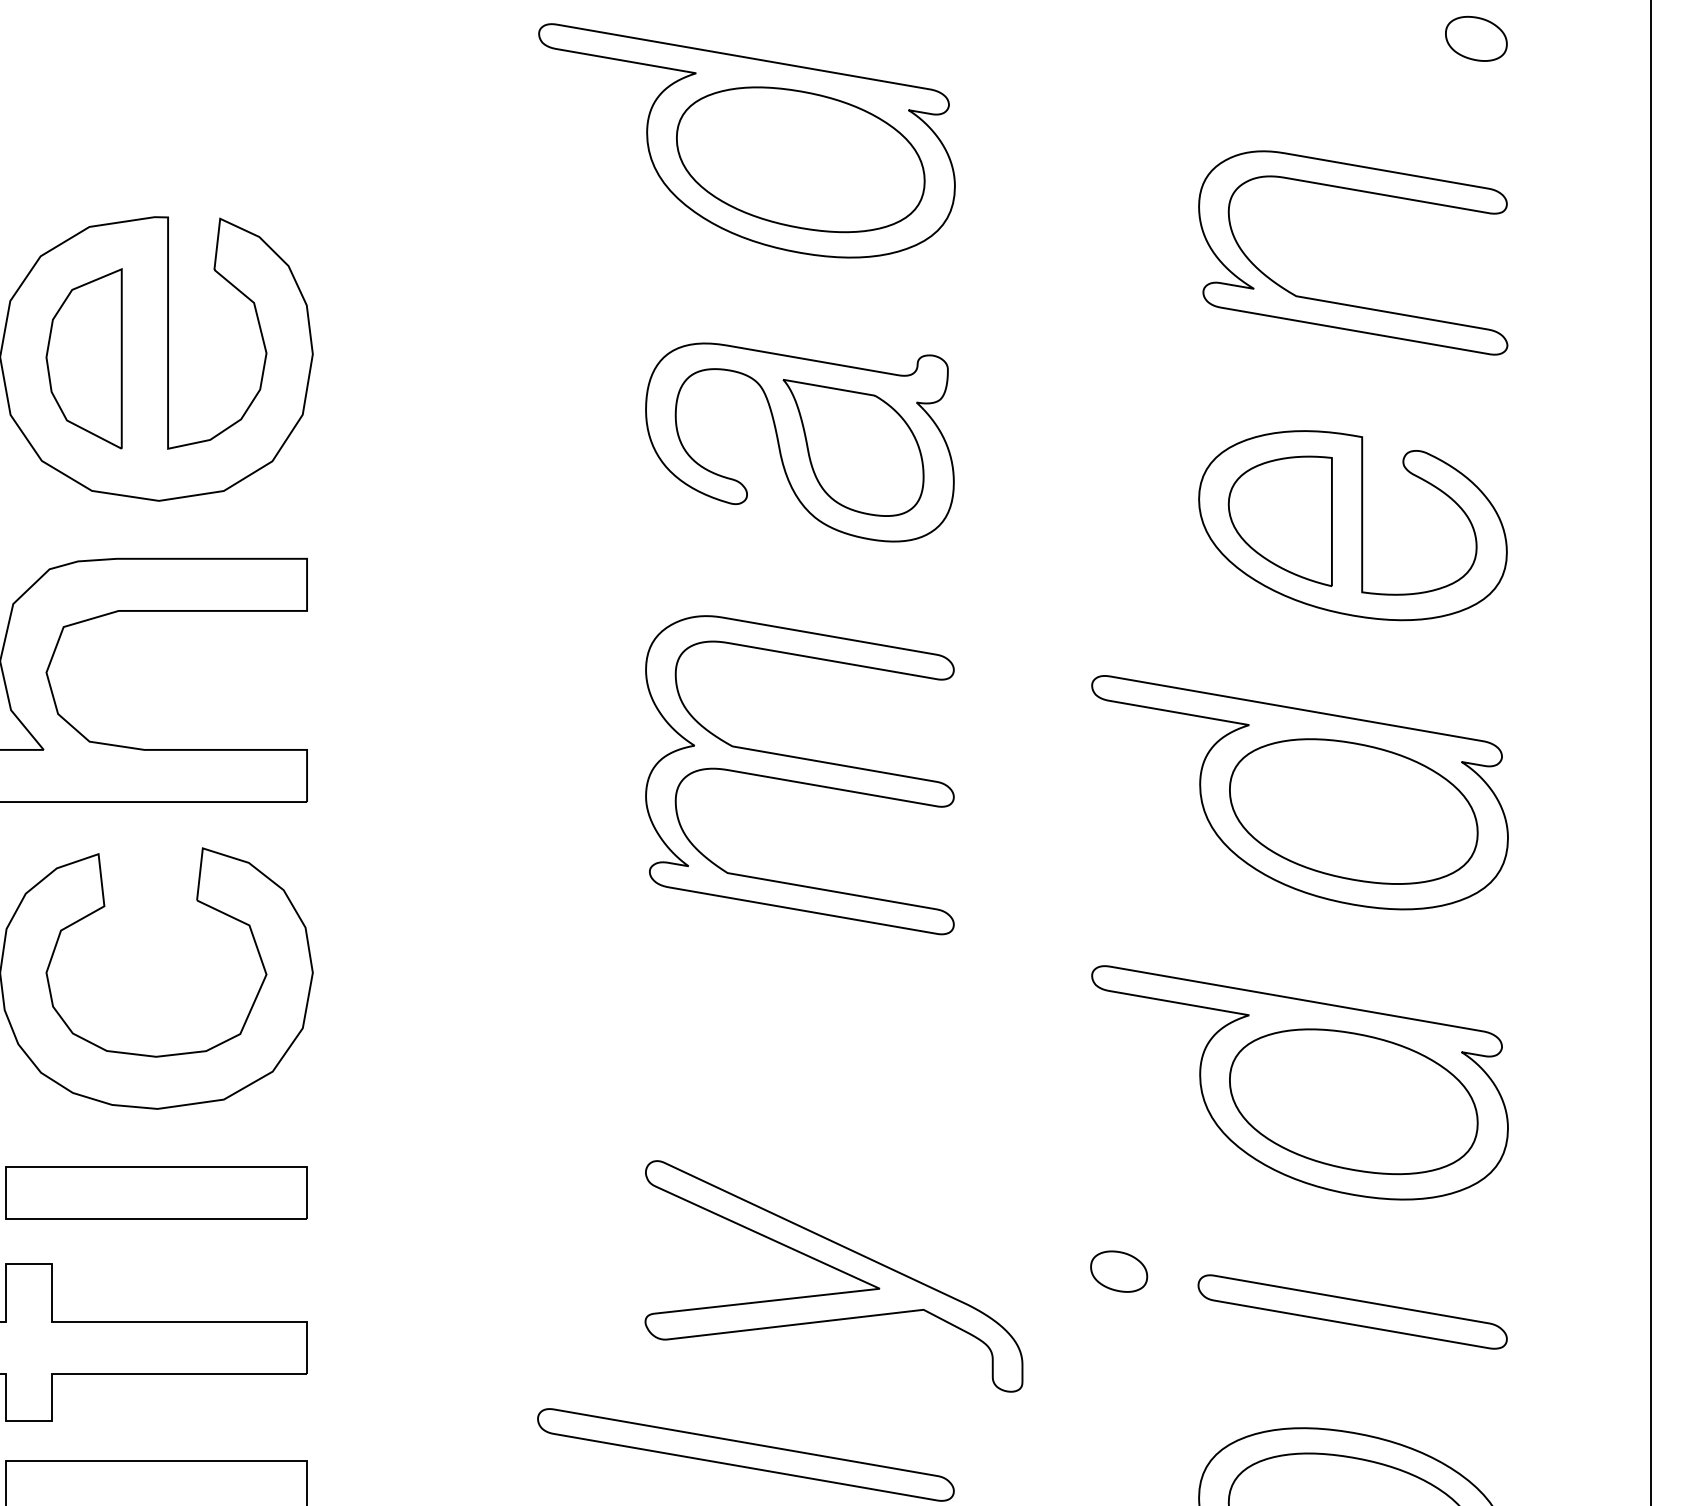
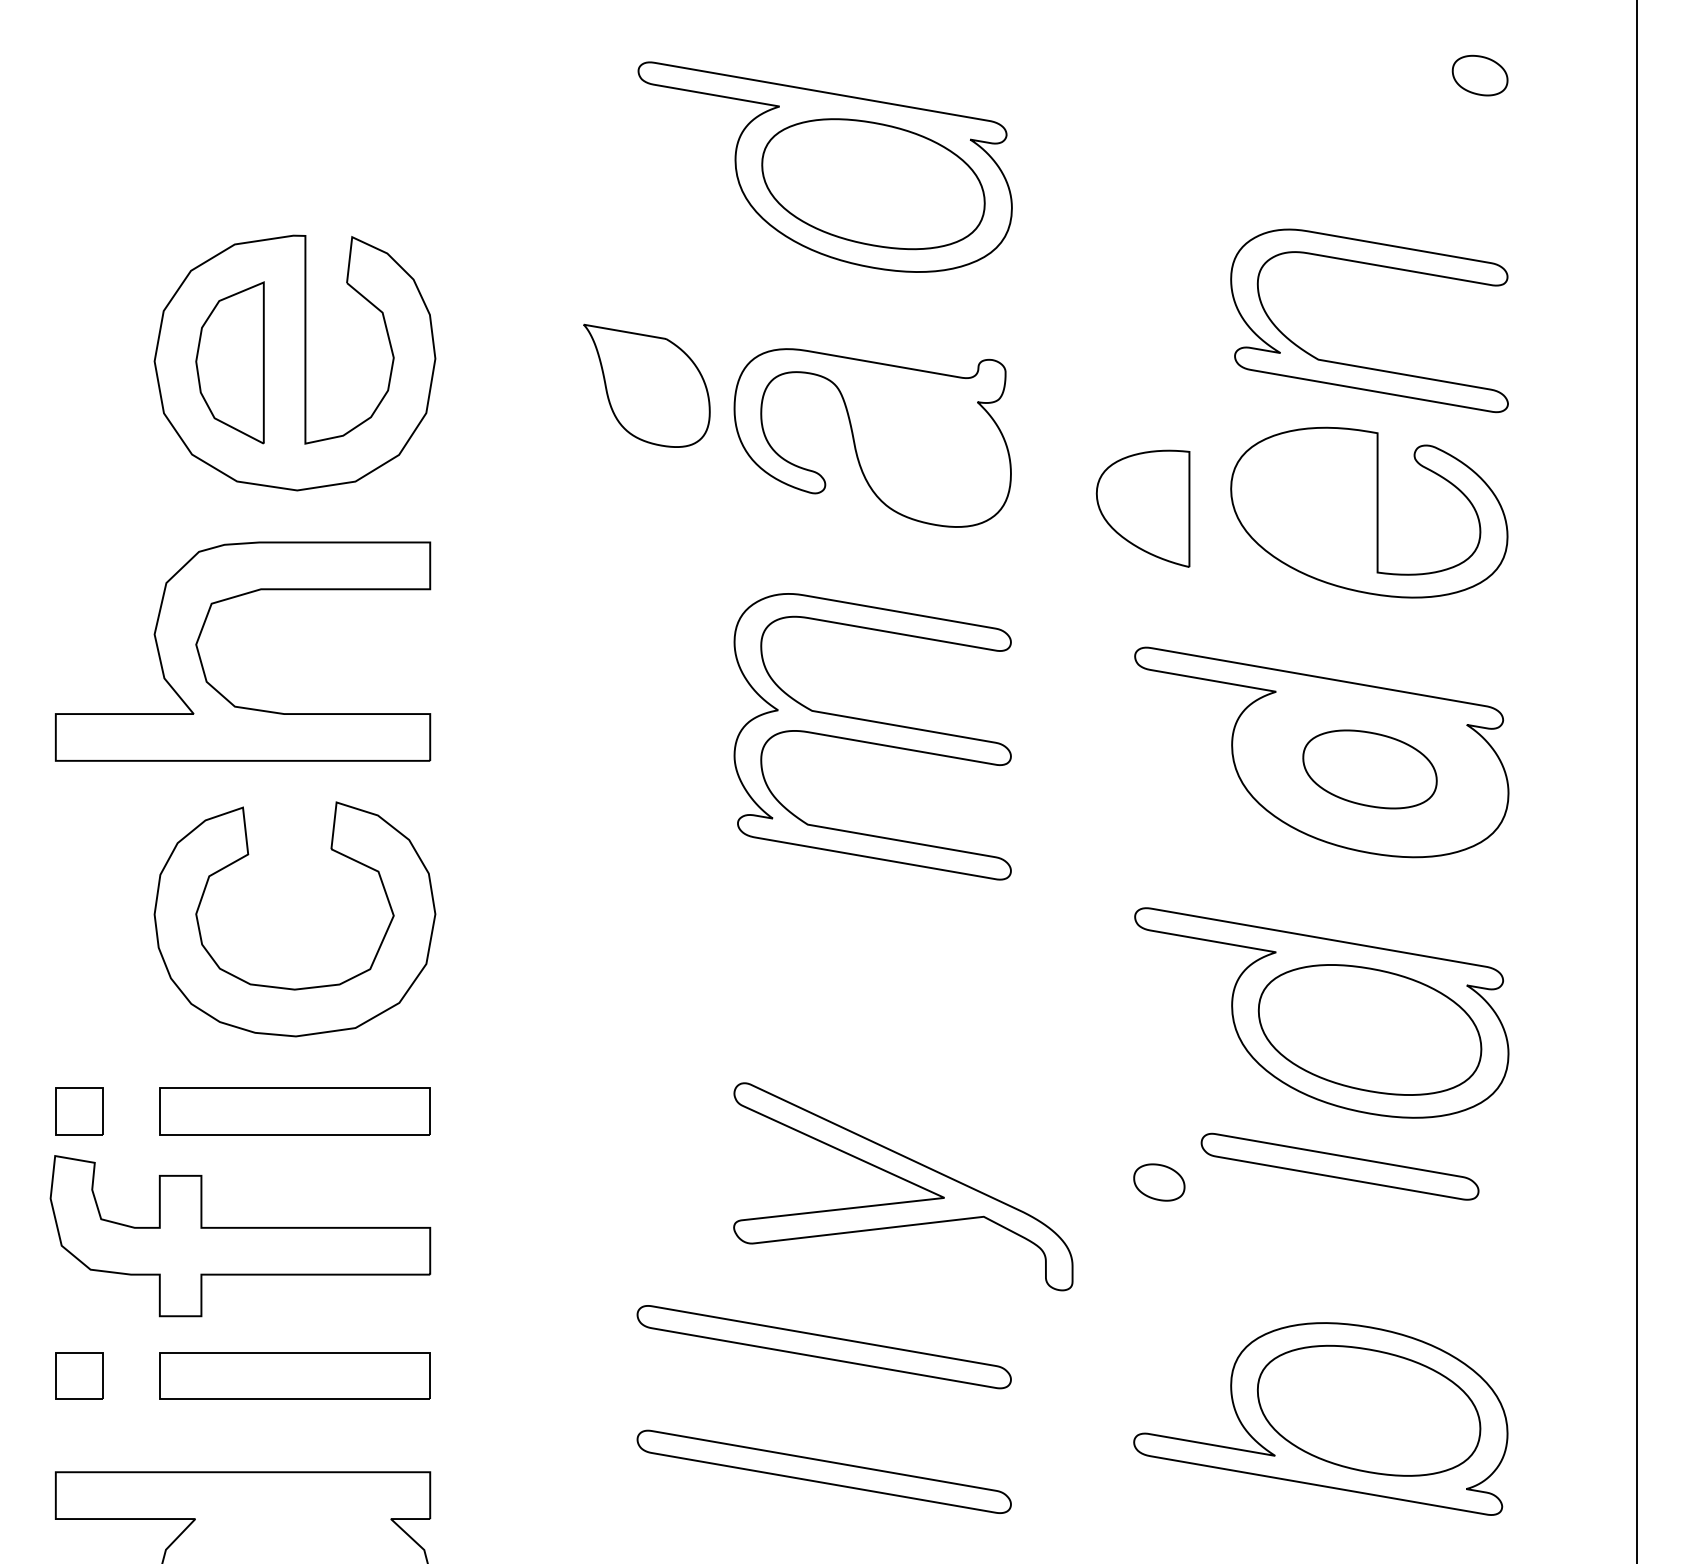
part: (1342, 302) -> (1359, 365), moved
part: (853, 447) -> (646, 385), moved
part: (1279, 520) -> (1142, 508), moved
part: (1353, 811) -> (1369, 769), size x0.6
part: (1352, 1311) -> (1339, 1166), moved

